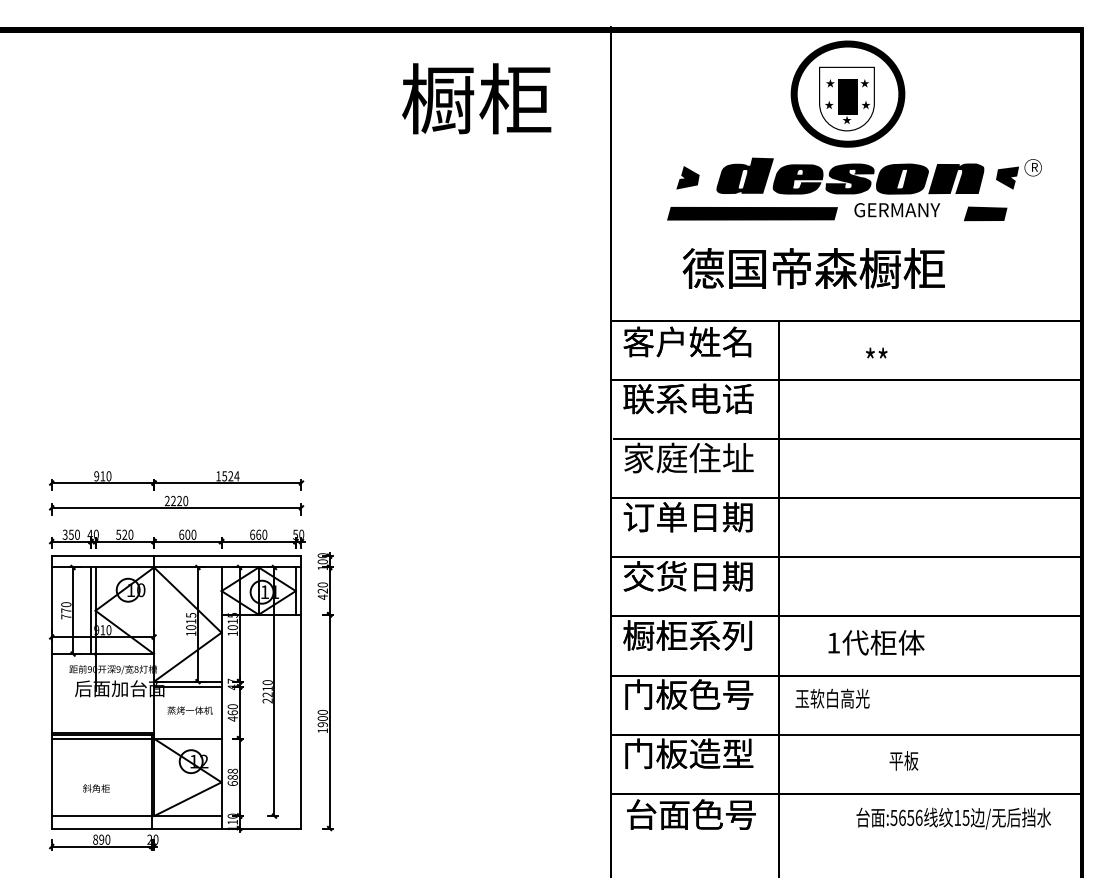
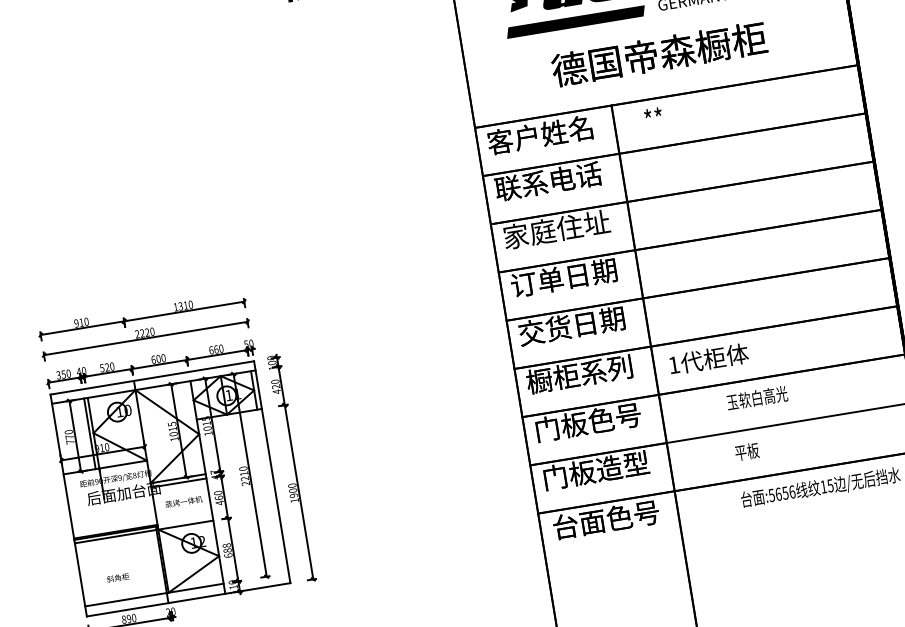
text: (813, 268) -> (658, 54), moved
text: (876, 352) -> (652, 112), moved
text: (230, 476) -> (185, 305), 1524 -> 1310
text: (876, 642) -> (708, 358), moved
text: (832, 698) -> (757, 397), moved
text: (903, 760) -> (746, 451), moved

